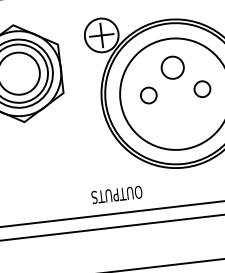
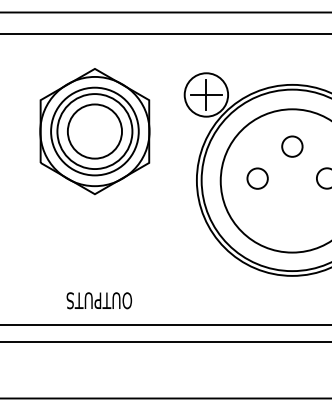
circle: (172, 67) -> (292, 146), size x0.71
text: (117, 194) -> (99, 300), moved

